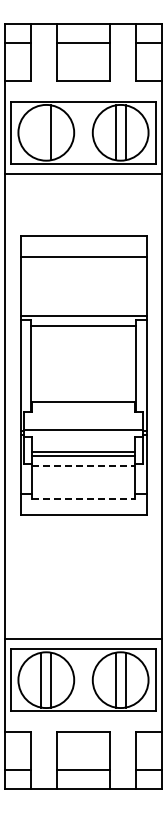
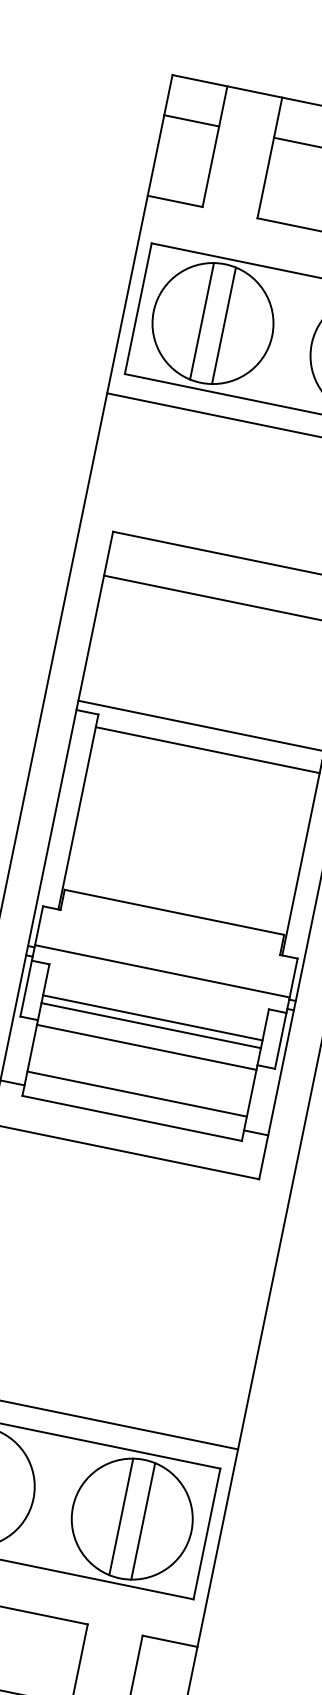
line: (41, 132) -> (202, 320), added
line: (83, 465) -> (146, 1046), dashed -> solid
line: (83, 487) -> (137, 1093), added
line: (83, 499) -> (132, 1118), dashed -> solid

